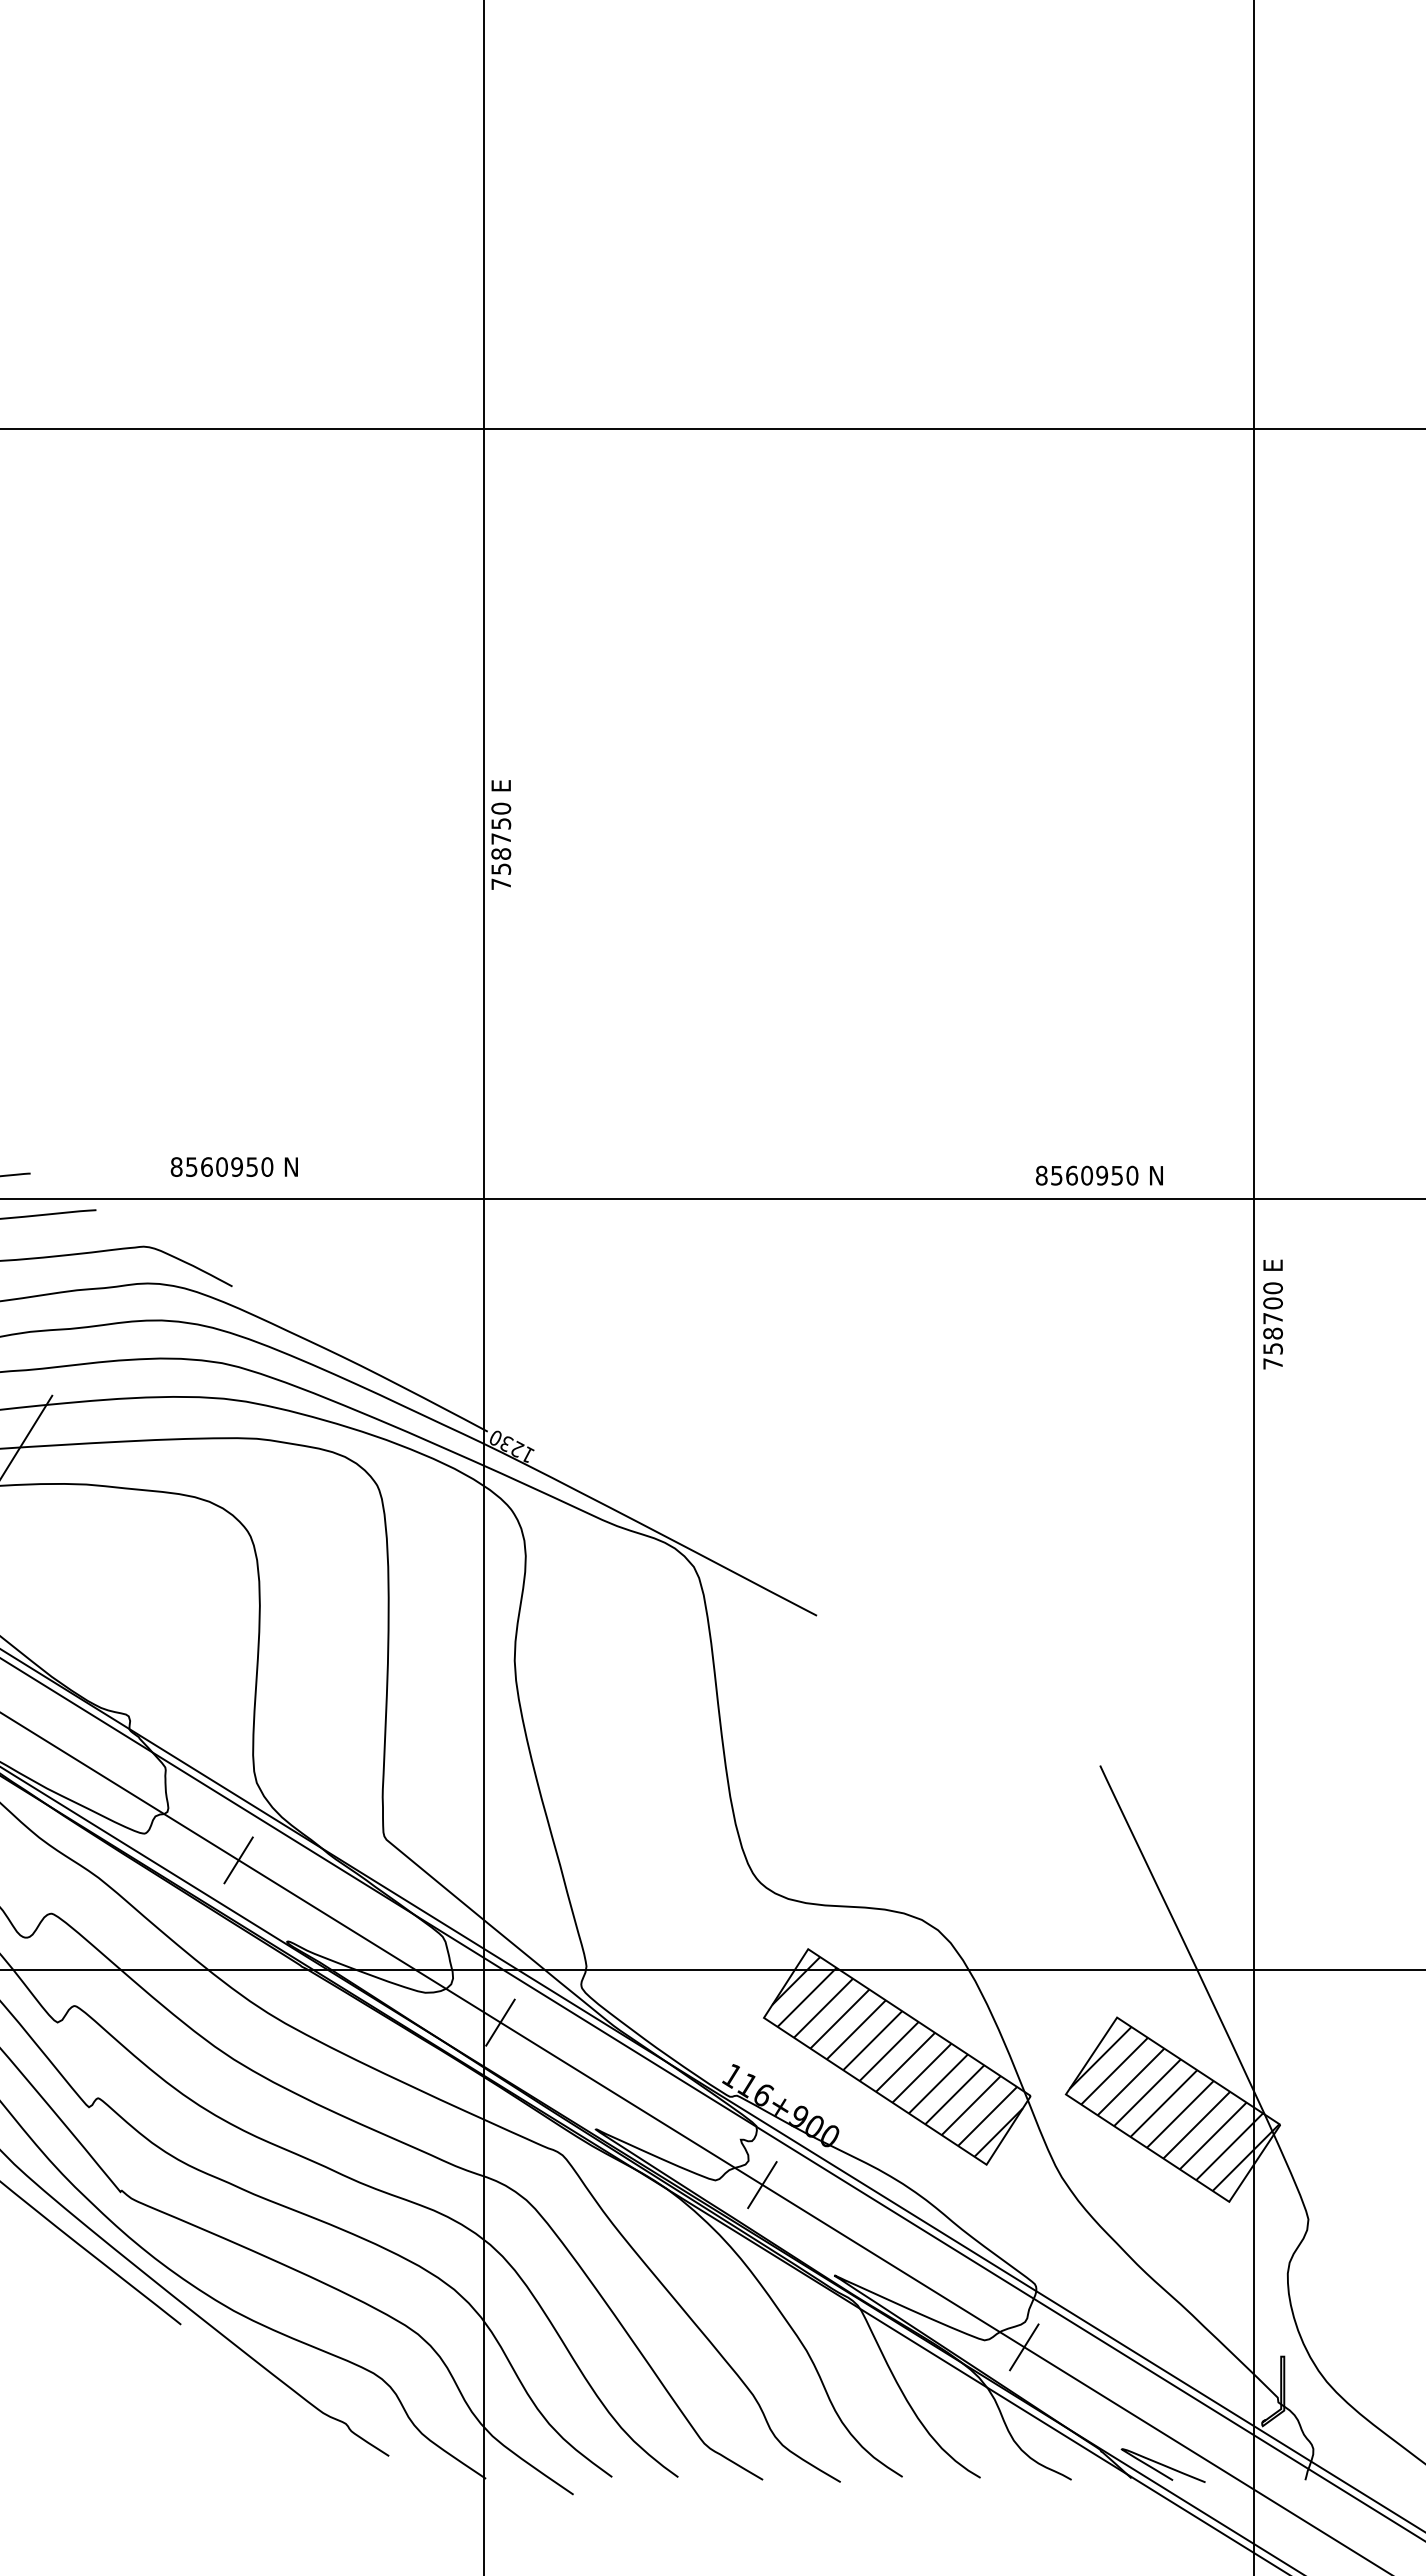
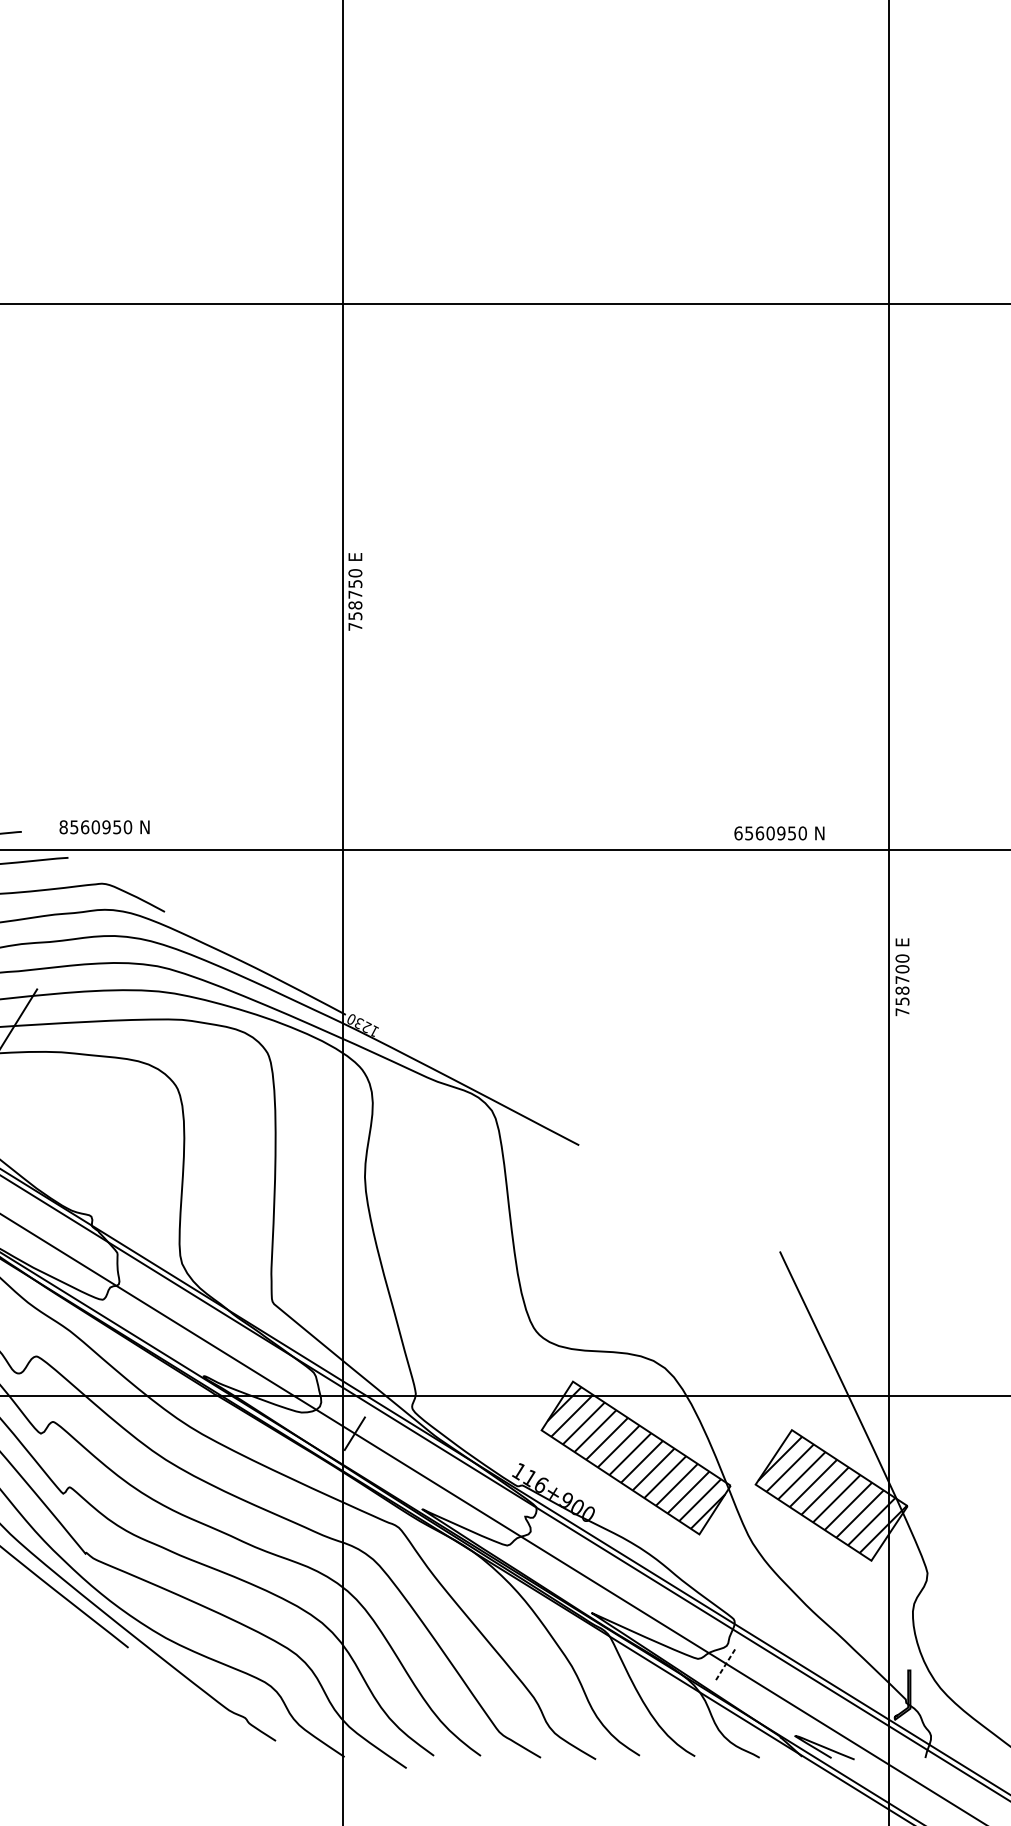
text: (233, 1166) -> (103, 826), moved
text: (1041, 1175) -> (738, 833), 8560950 -> 6560950
text: (1272, 1314) -> (902, 977), moved
line: (238, 1860) -> (169, 1318), removed
line: (762, 2185) -> (540, 1549), removed
line: (1024, 2347) -> (726, 1663), solid -> dashed

